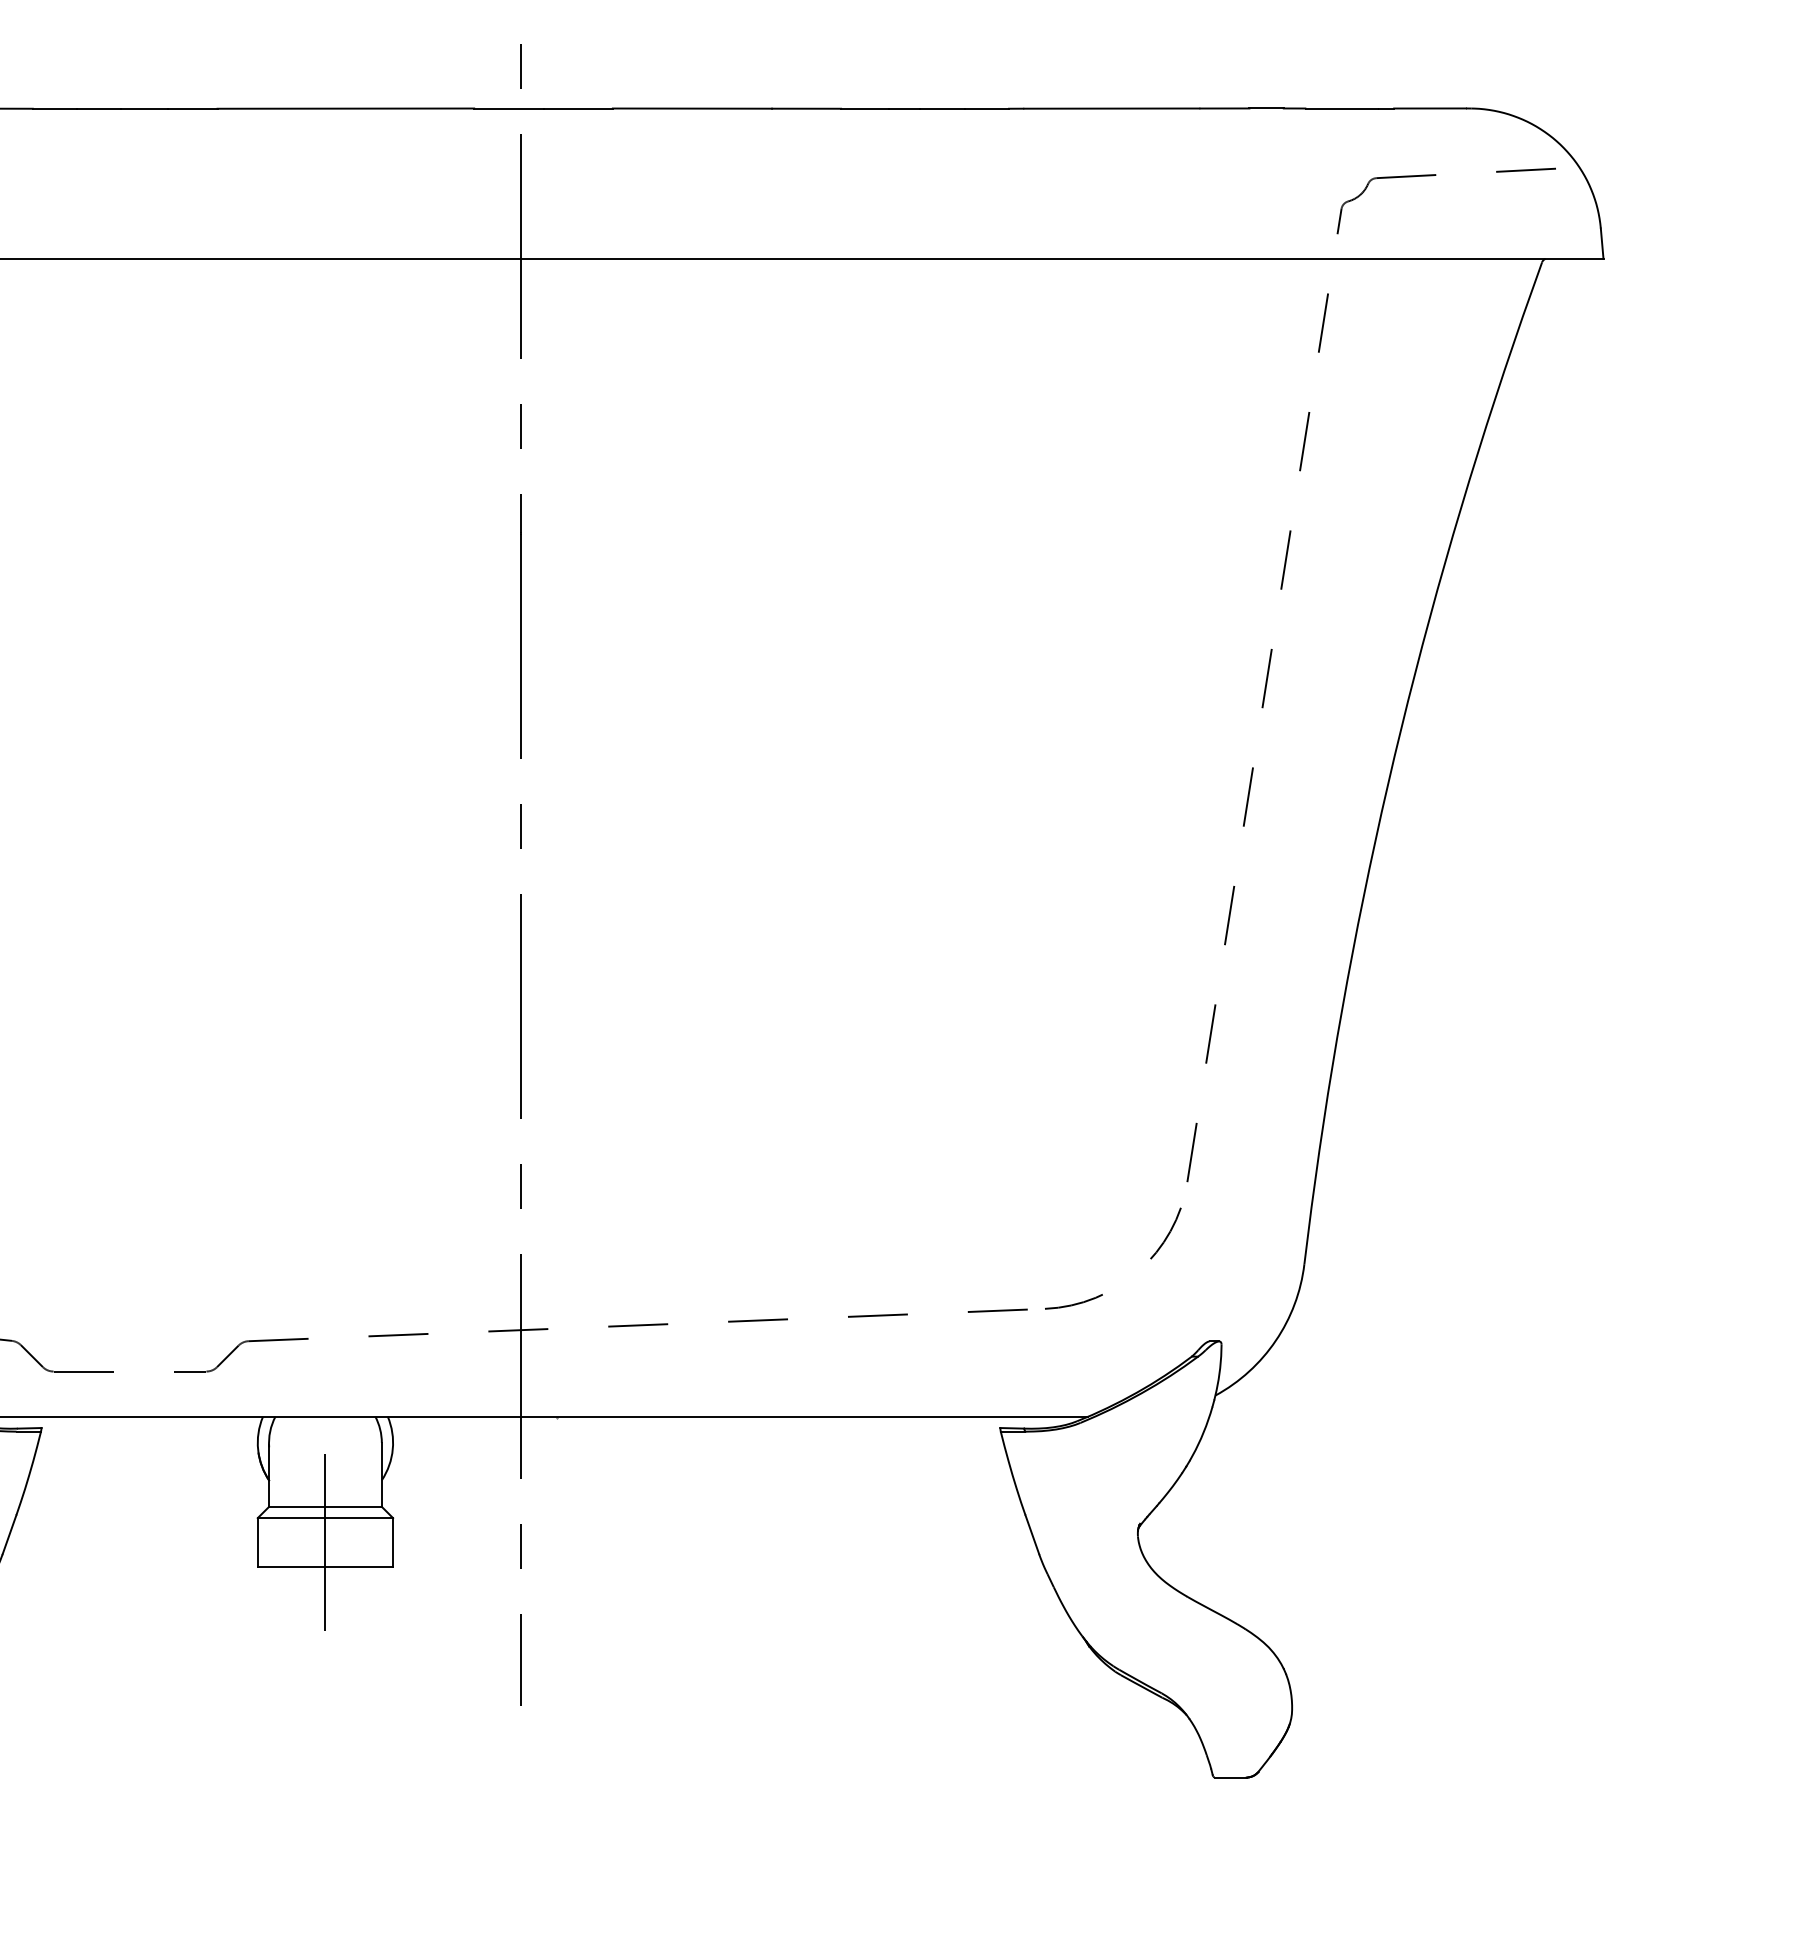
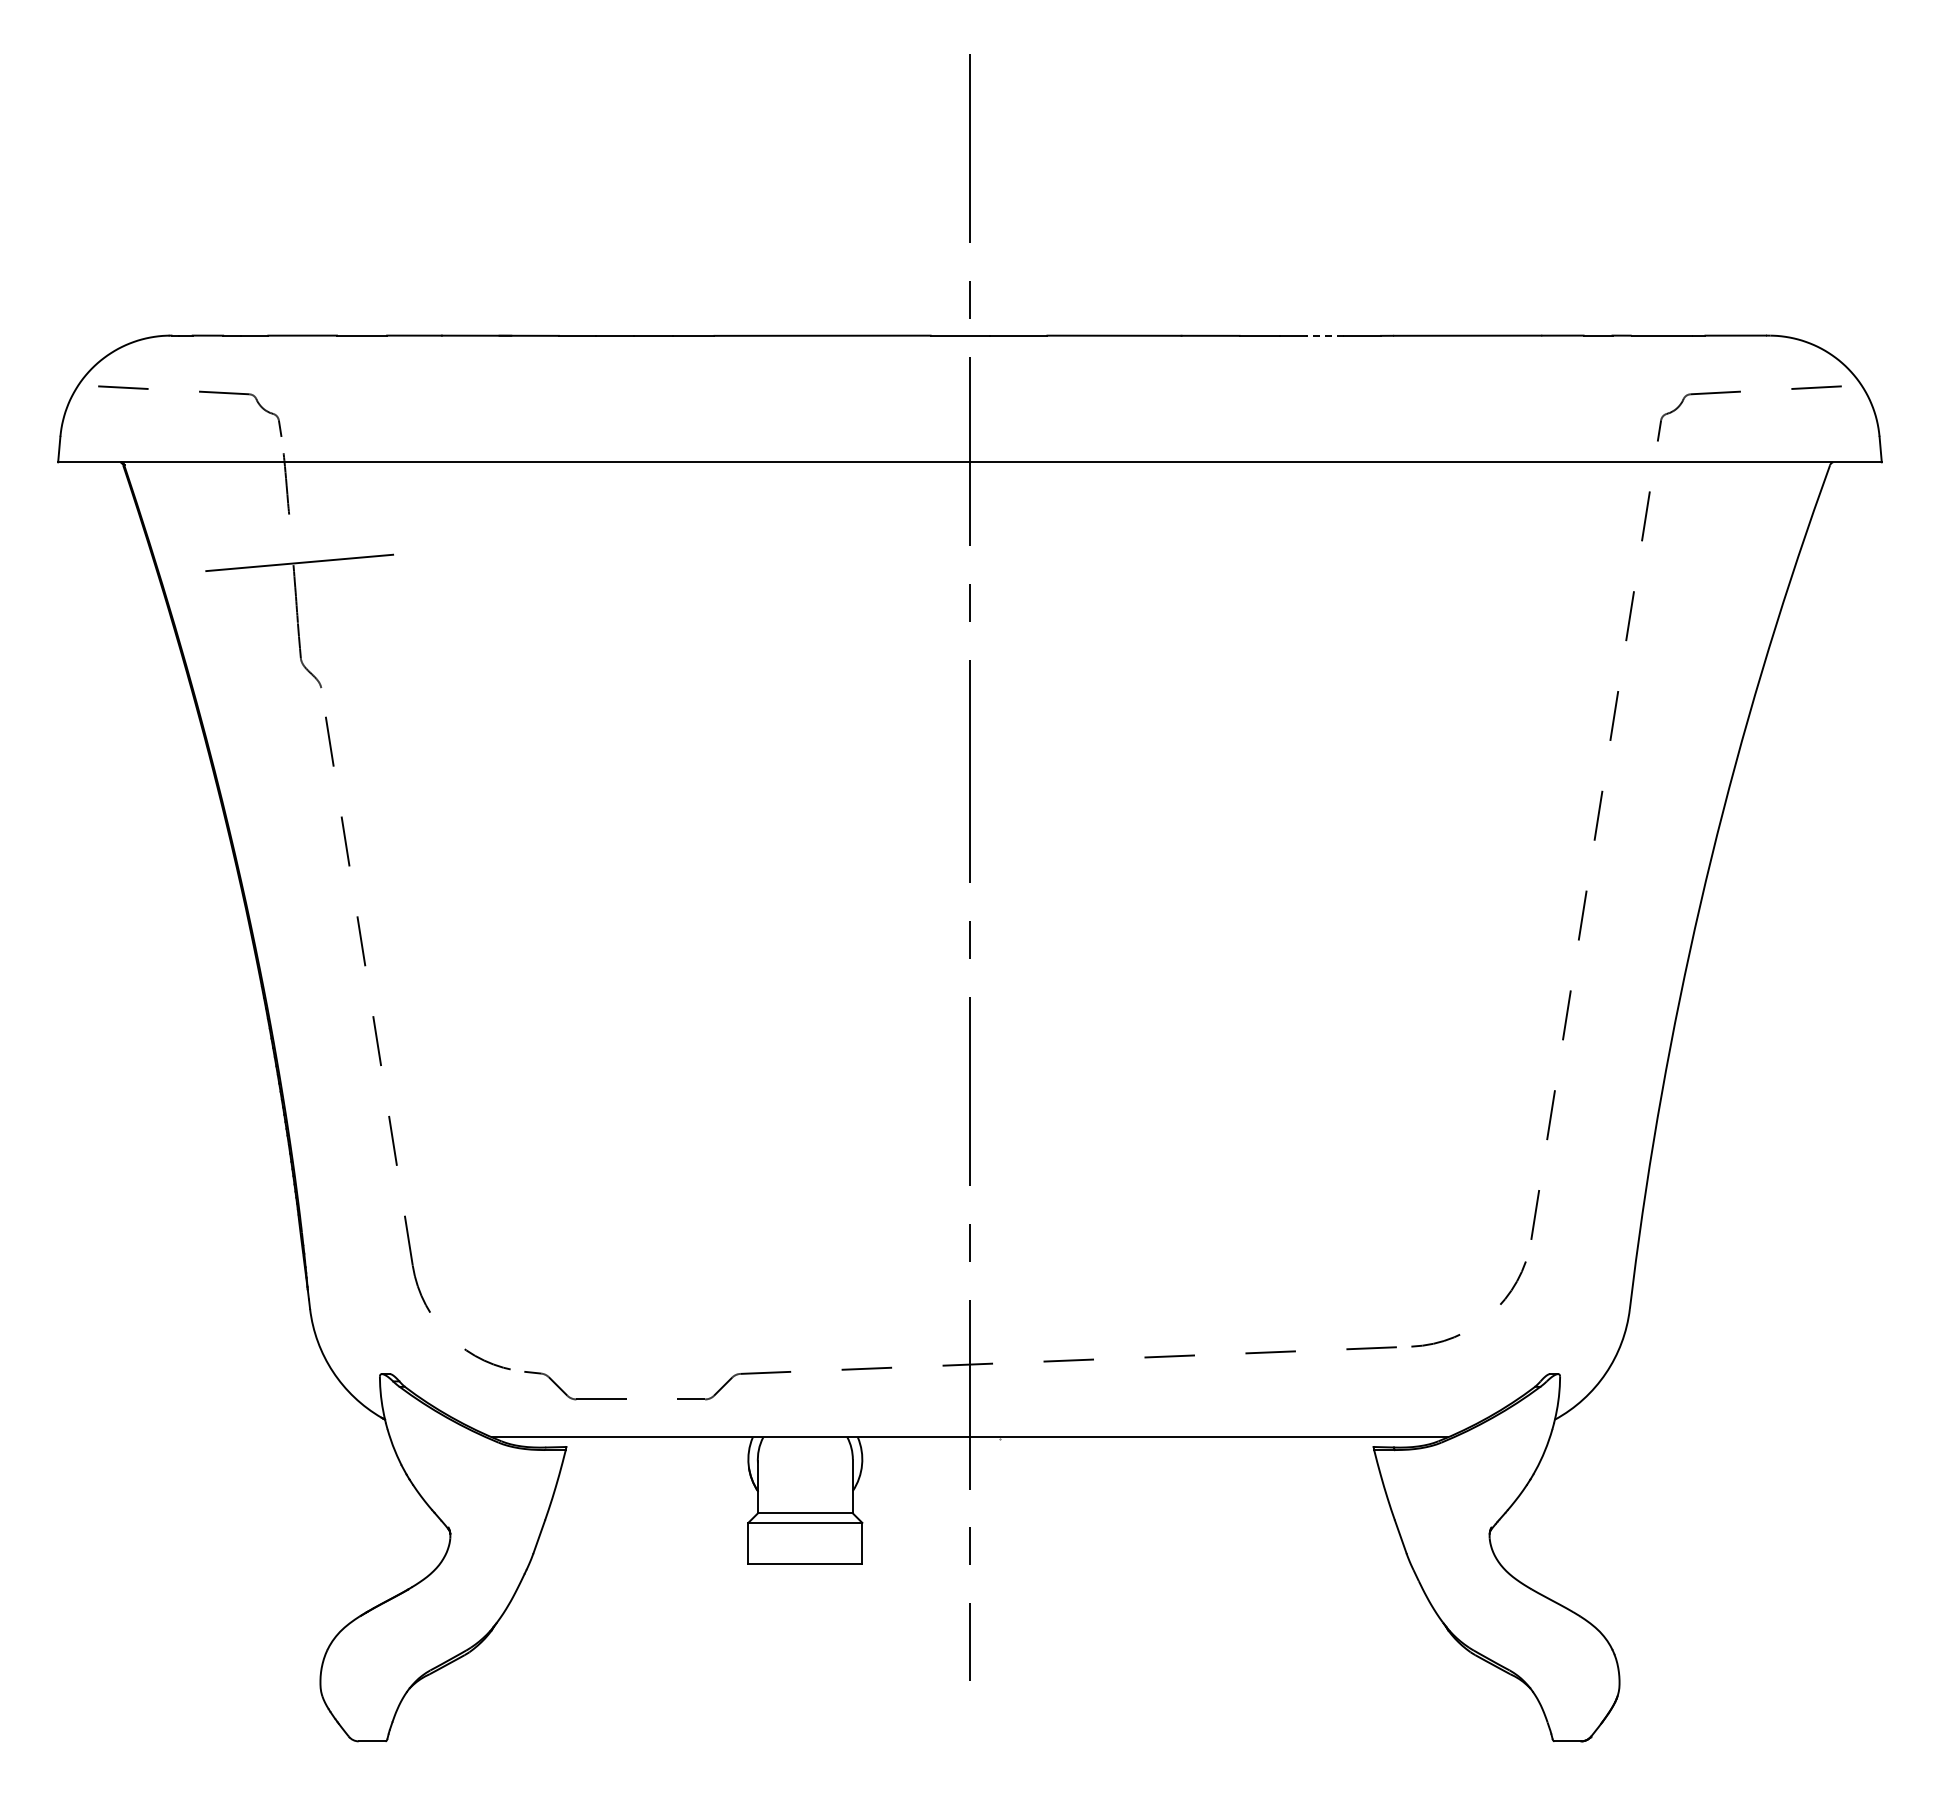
line: (943, 108) -> (1325, 335), solid -> dashed
line: (325, 1542) -> (805, 1543), removed

